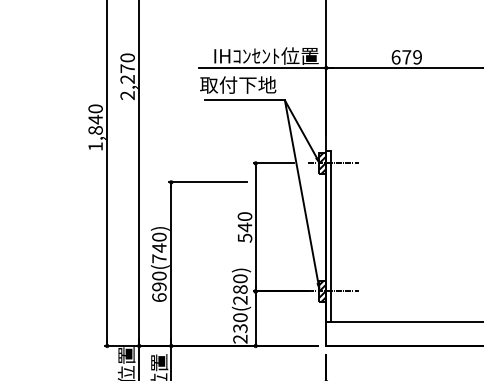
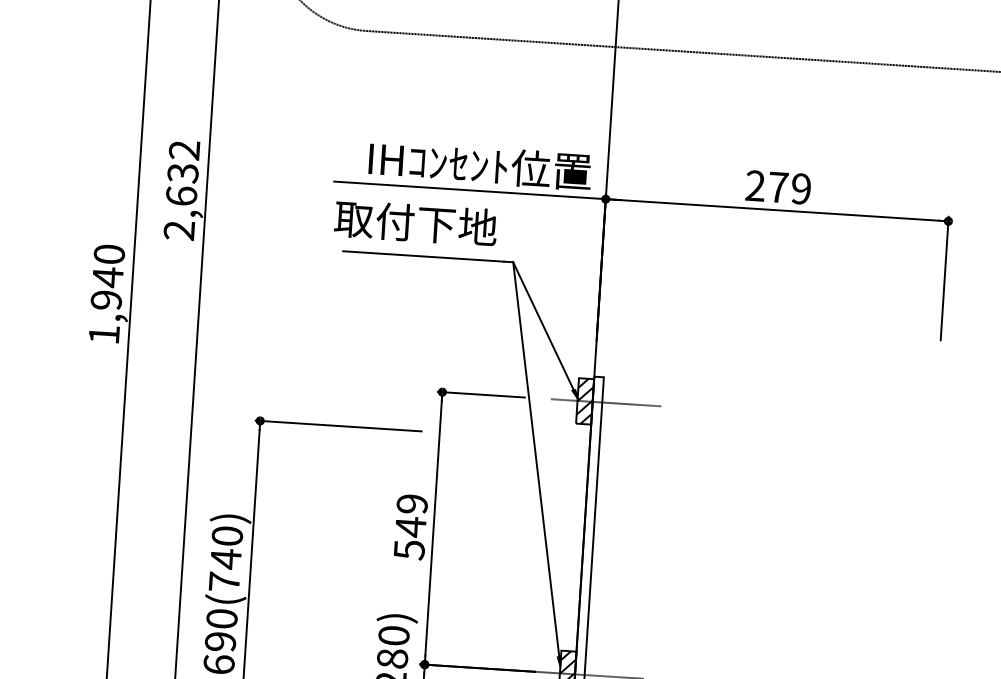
text: (395, 57) -> (754, 186), 679 -> 279
text: (127, 68) -> (182, 172), 2,270 -> 2,632
text: (95, 130) -> (106, 300), 1,840 -> 1,940
text: (244, 216) -> (411, 503), 540 -> 549

